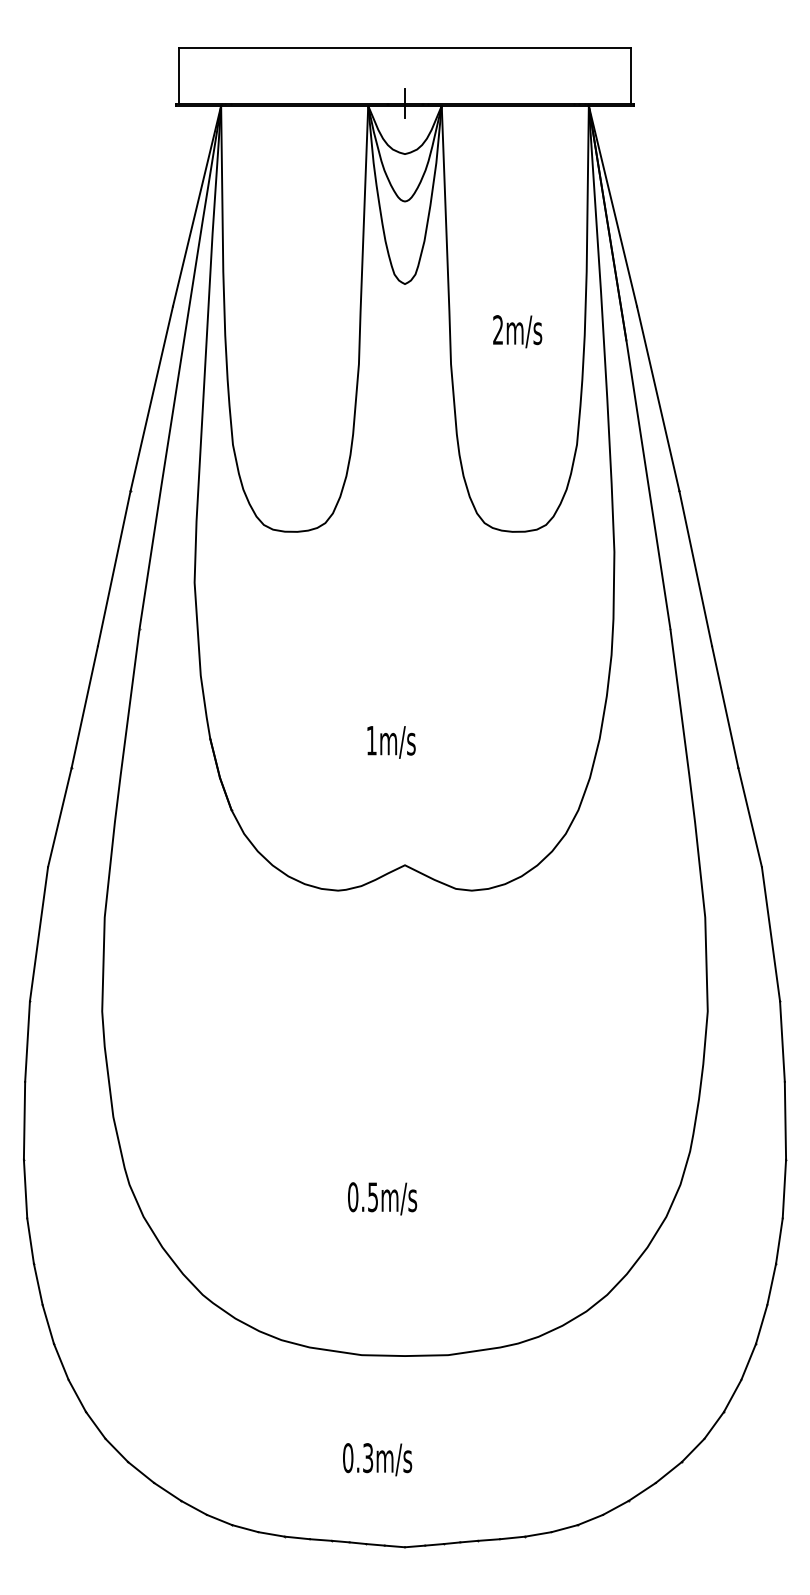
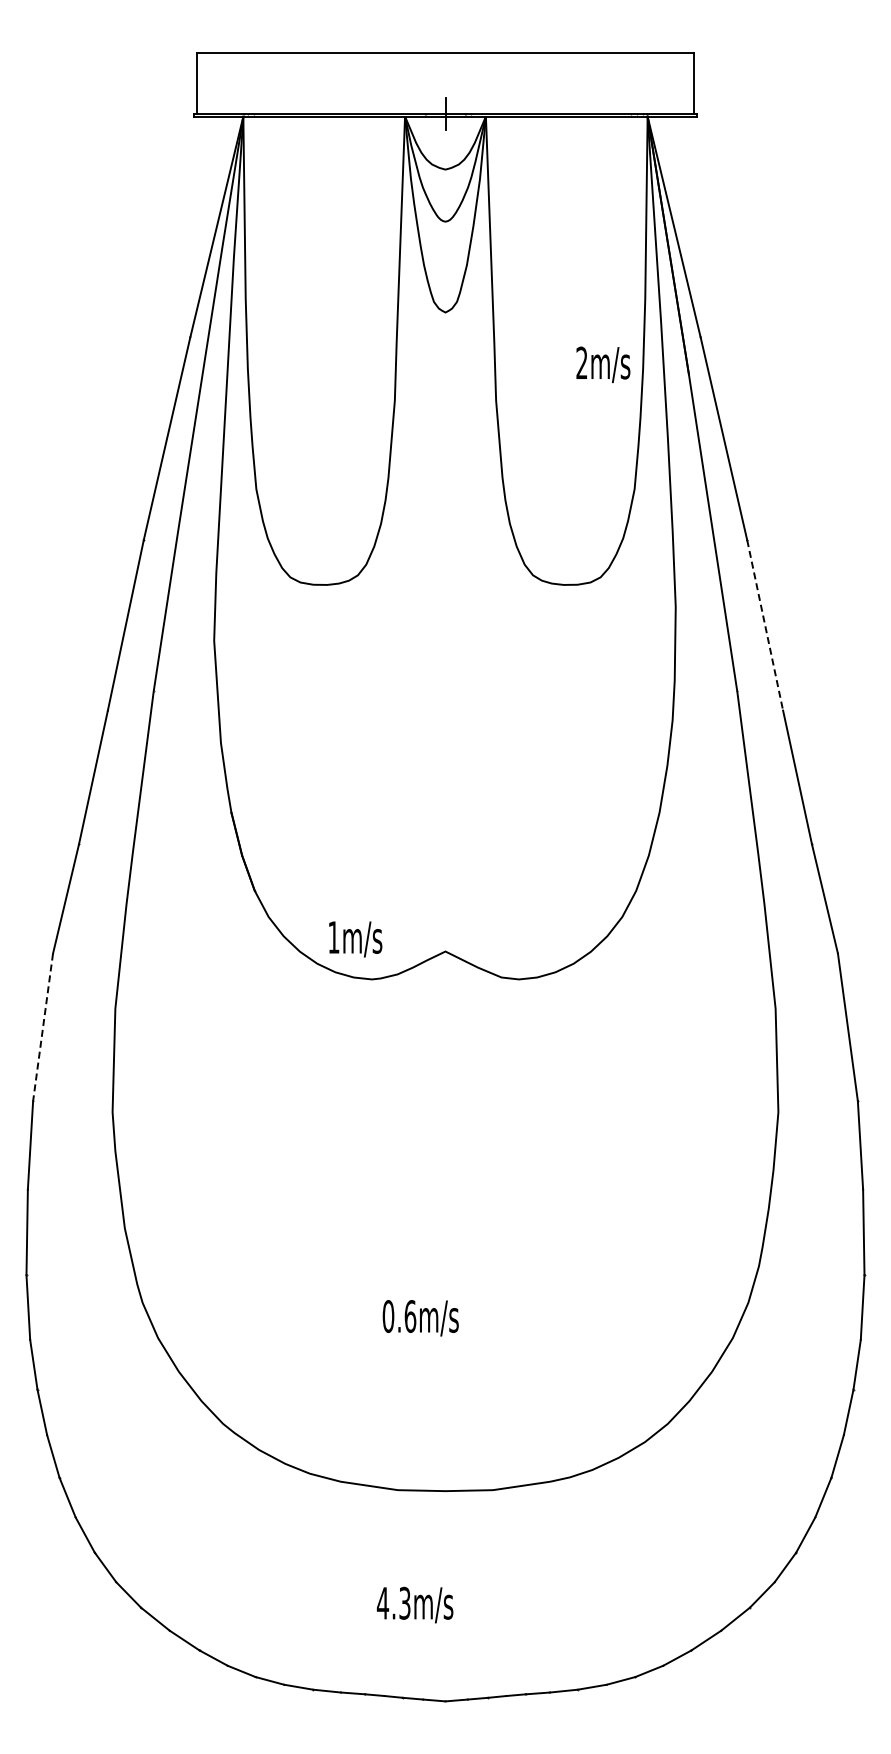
text: (517, 331) -> (603, 364), moved
line: (696, 568) -> (765, 625), solid -> dashed
text: (391, 742) -> (355, 939), moved
line: (39, 934) -> (43, 1027), solid -> dashed
text: (373, 1197) -> (410, 1316), 0.5m/s -> 0.6m/s
text: (347, 1457) -> (382, 1602), 0.3m/s -> 4.3m/s

